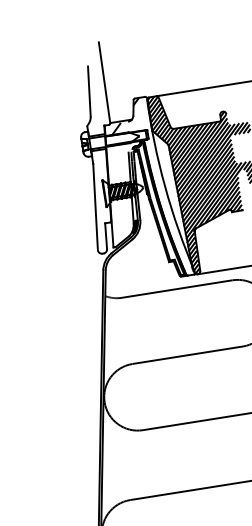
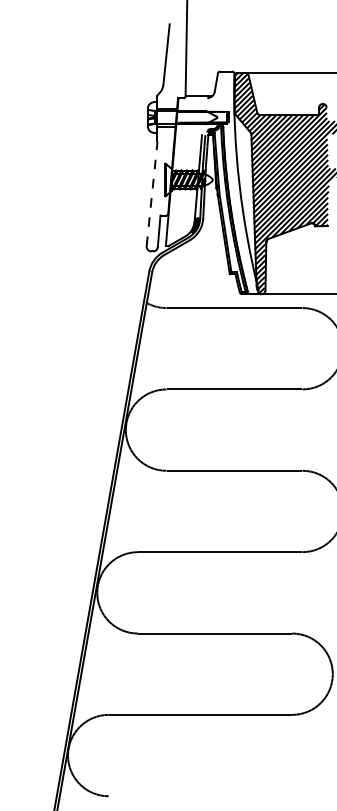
hatch: (124, 116) -> (204, 91), removed
line: (95, 207) -> (152, 194), solid -> dashed

